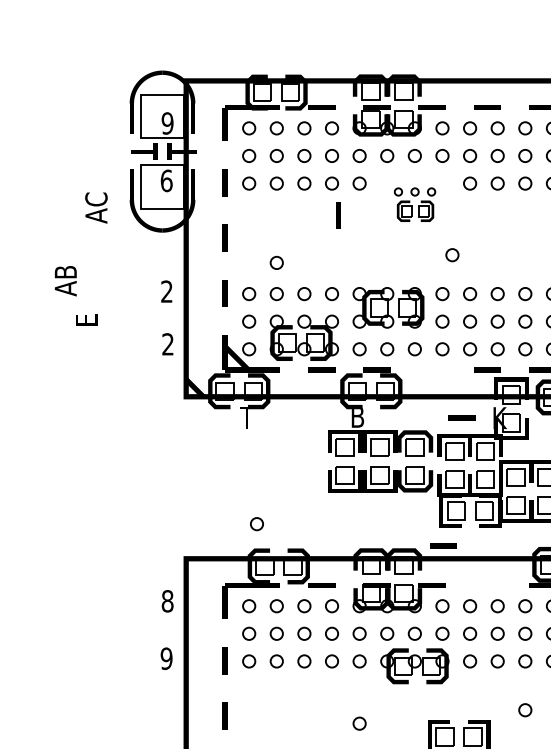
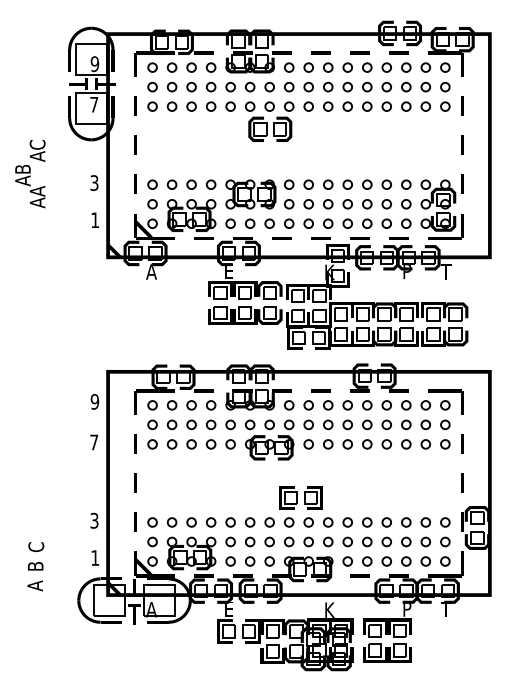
text: (166, 180) -> (94, 104), 6 -> 7
part: (414, 204) -> (269, 121), size x1.67
text: (96, 207) -> (37, 150), moved
line: (338, 214) -> (215, 128), removed
circle: (452, 255) -> (296, 157), removed
circle: (275, 262) -> (171, 162), removed
text: (166, 292) -> (94, 183), 2 -> 3
text: (86, 312) -> (37, 197), E -> AA
text: (168, 343) -> (95, 219), 2 -> 1
text: (247, 416) -> (151, 271), T -> A
text: (357, 416) -> (229, 271), B -> E
line: (461, 418) -> (281, 238), moved
circle: (256, 524) -> (157, 347), removed
line: (442, 545) -> (320, 390), moved
text: (166, 600) -> (94, 401), 8 -> 9
text: (166, 658) -> (94, 442), 9 -> 7
circle: (524, 709) -> (347, 478), removed
circle: (359, 723) -> (230, 488), removed

